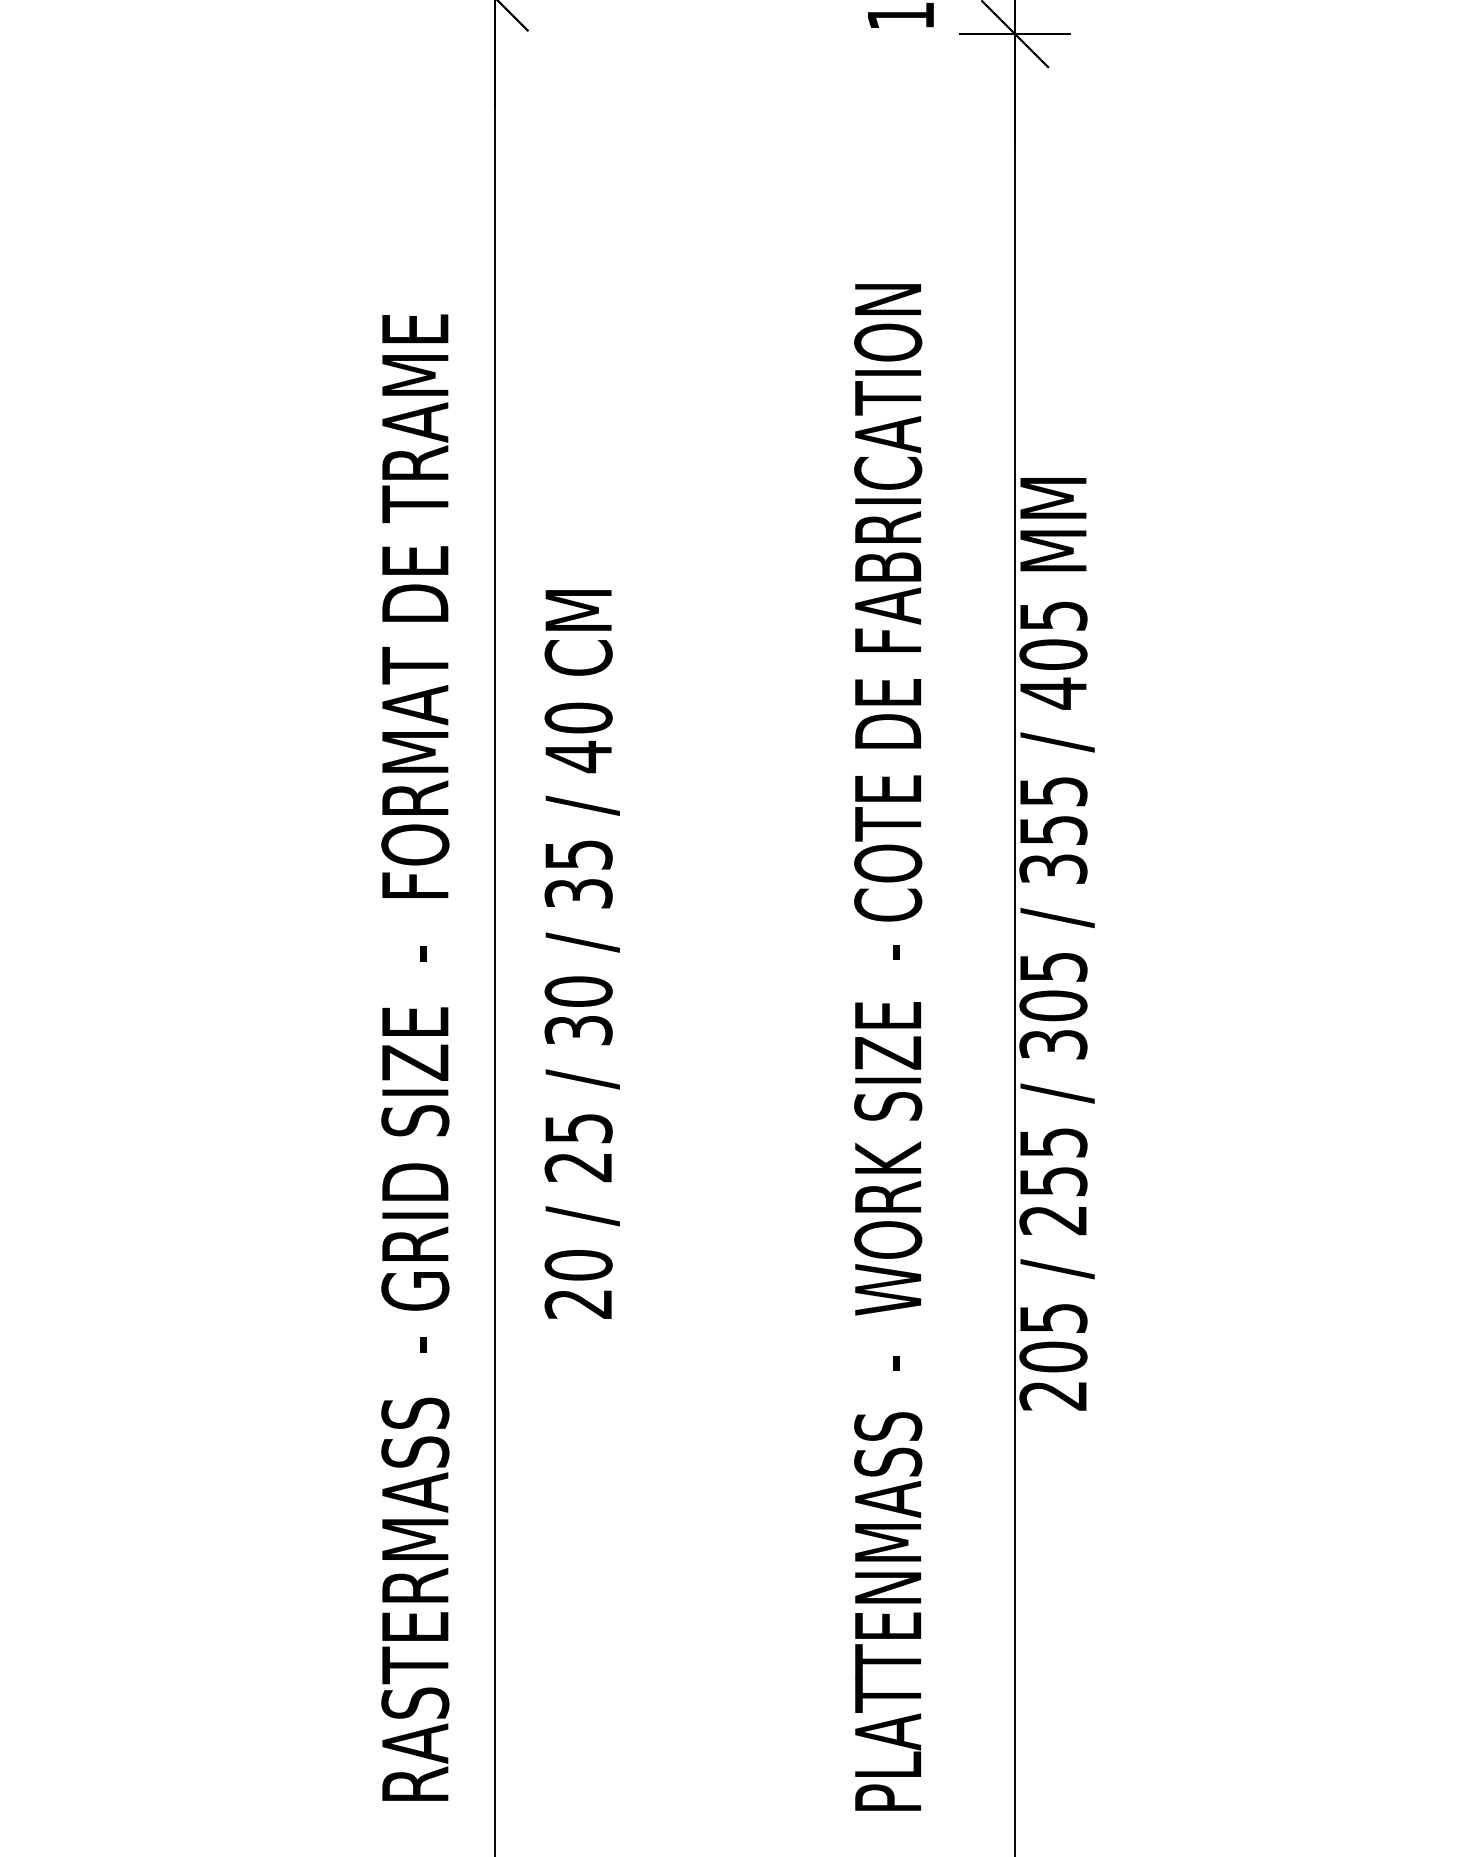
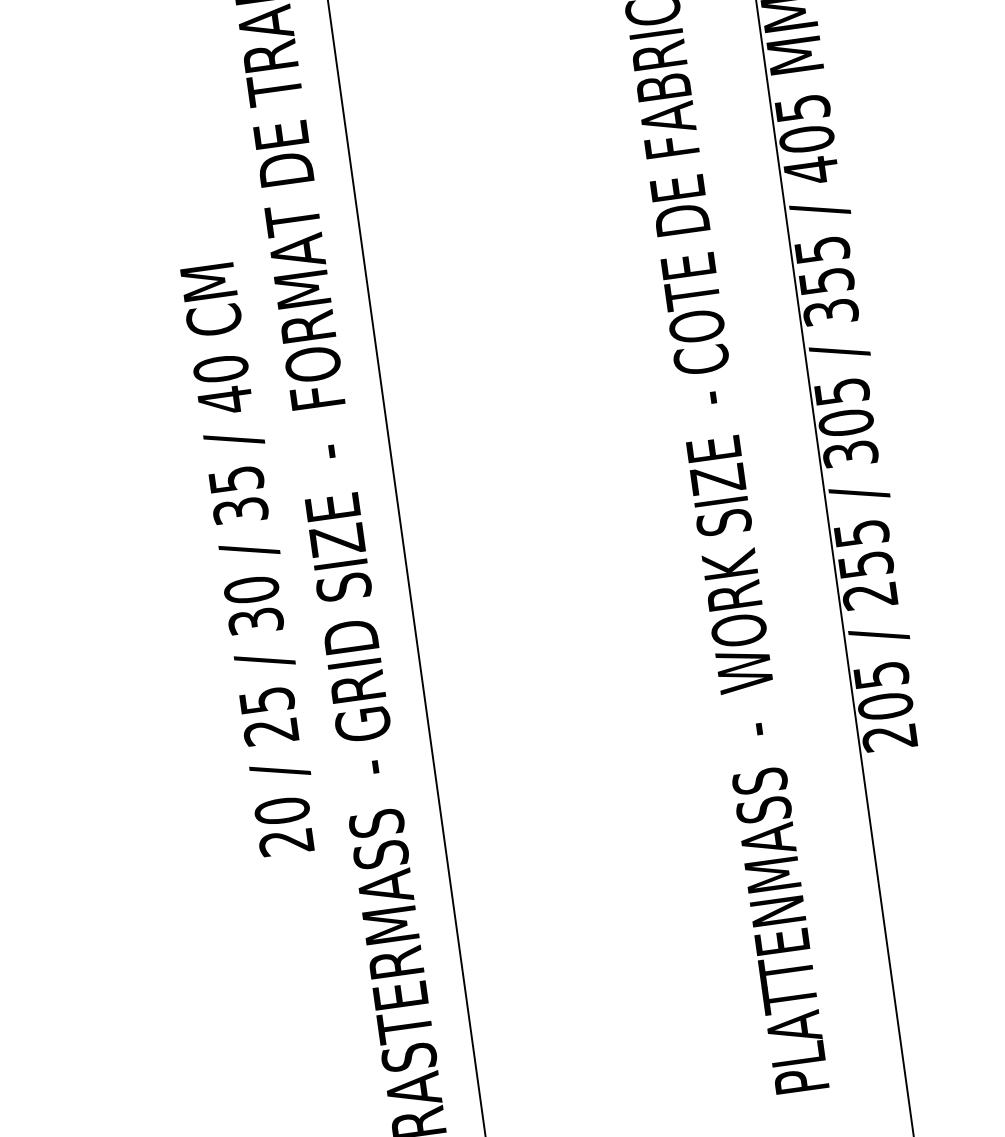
text: (581, 954) -> (249, 559), moved

